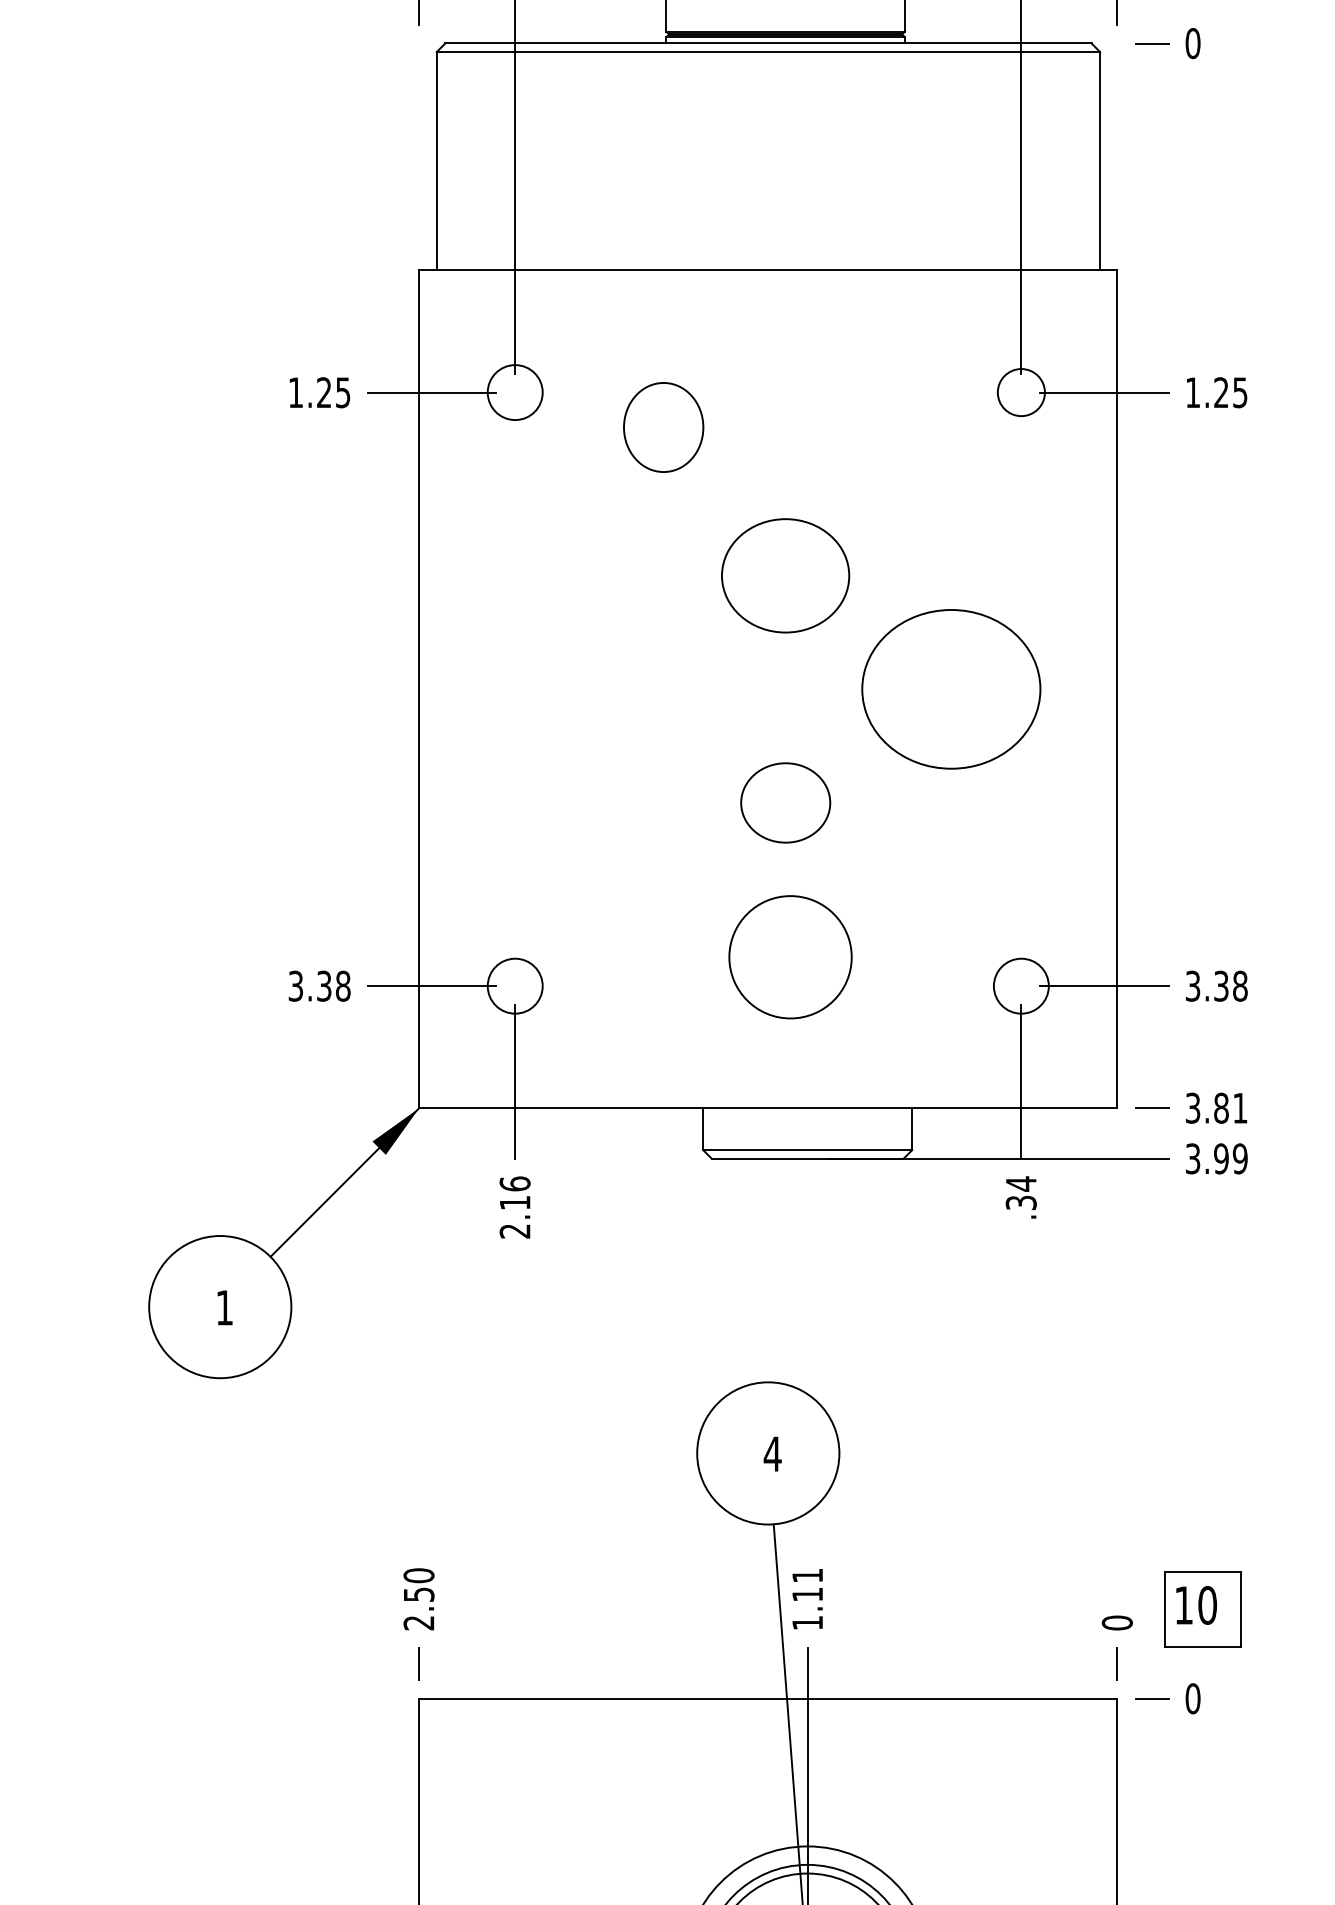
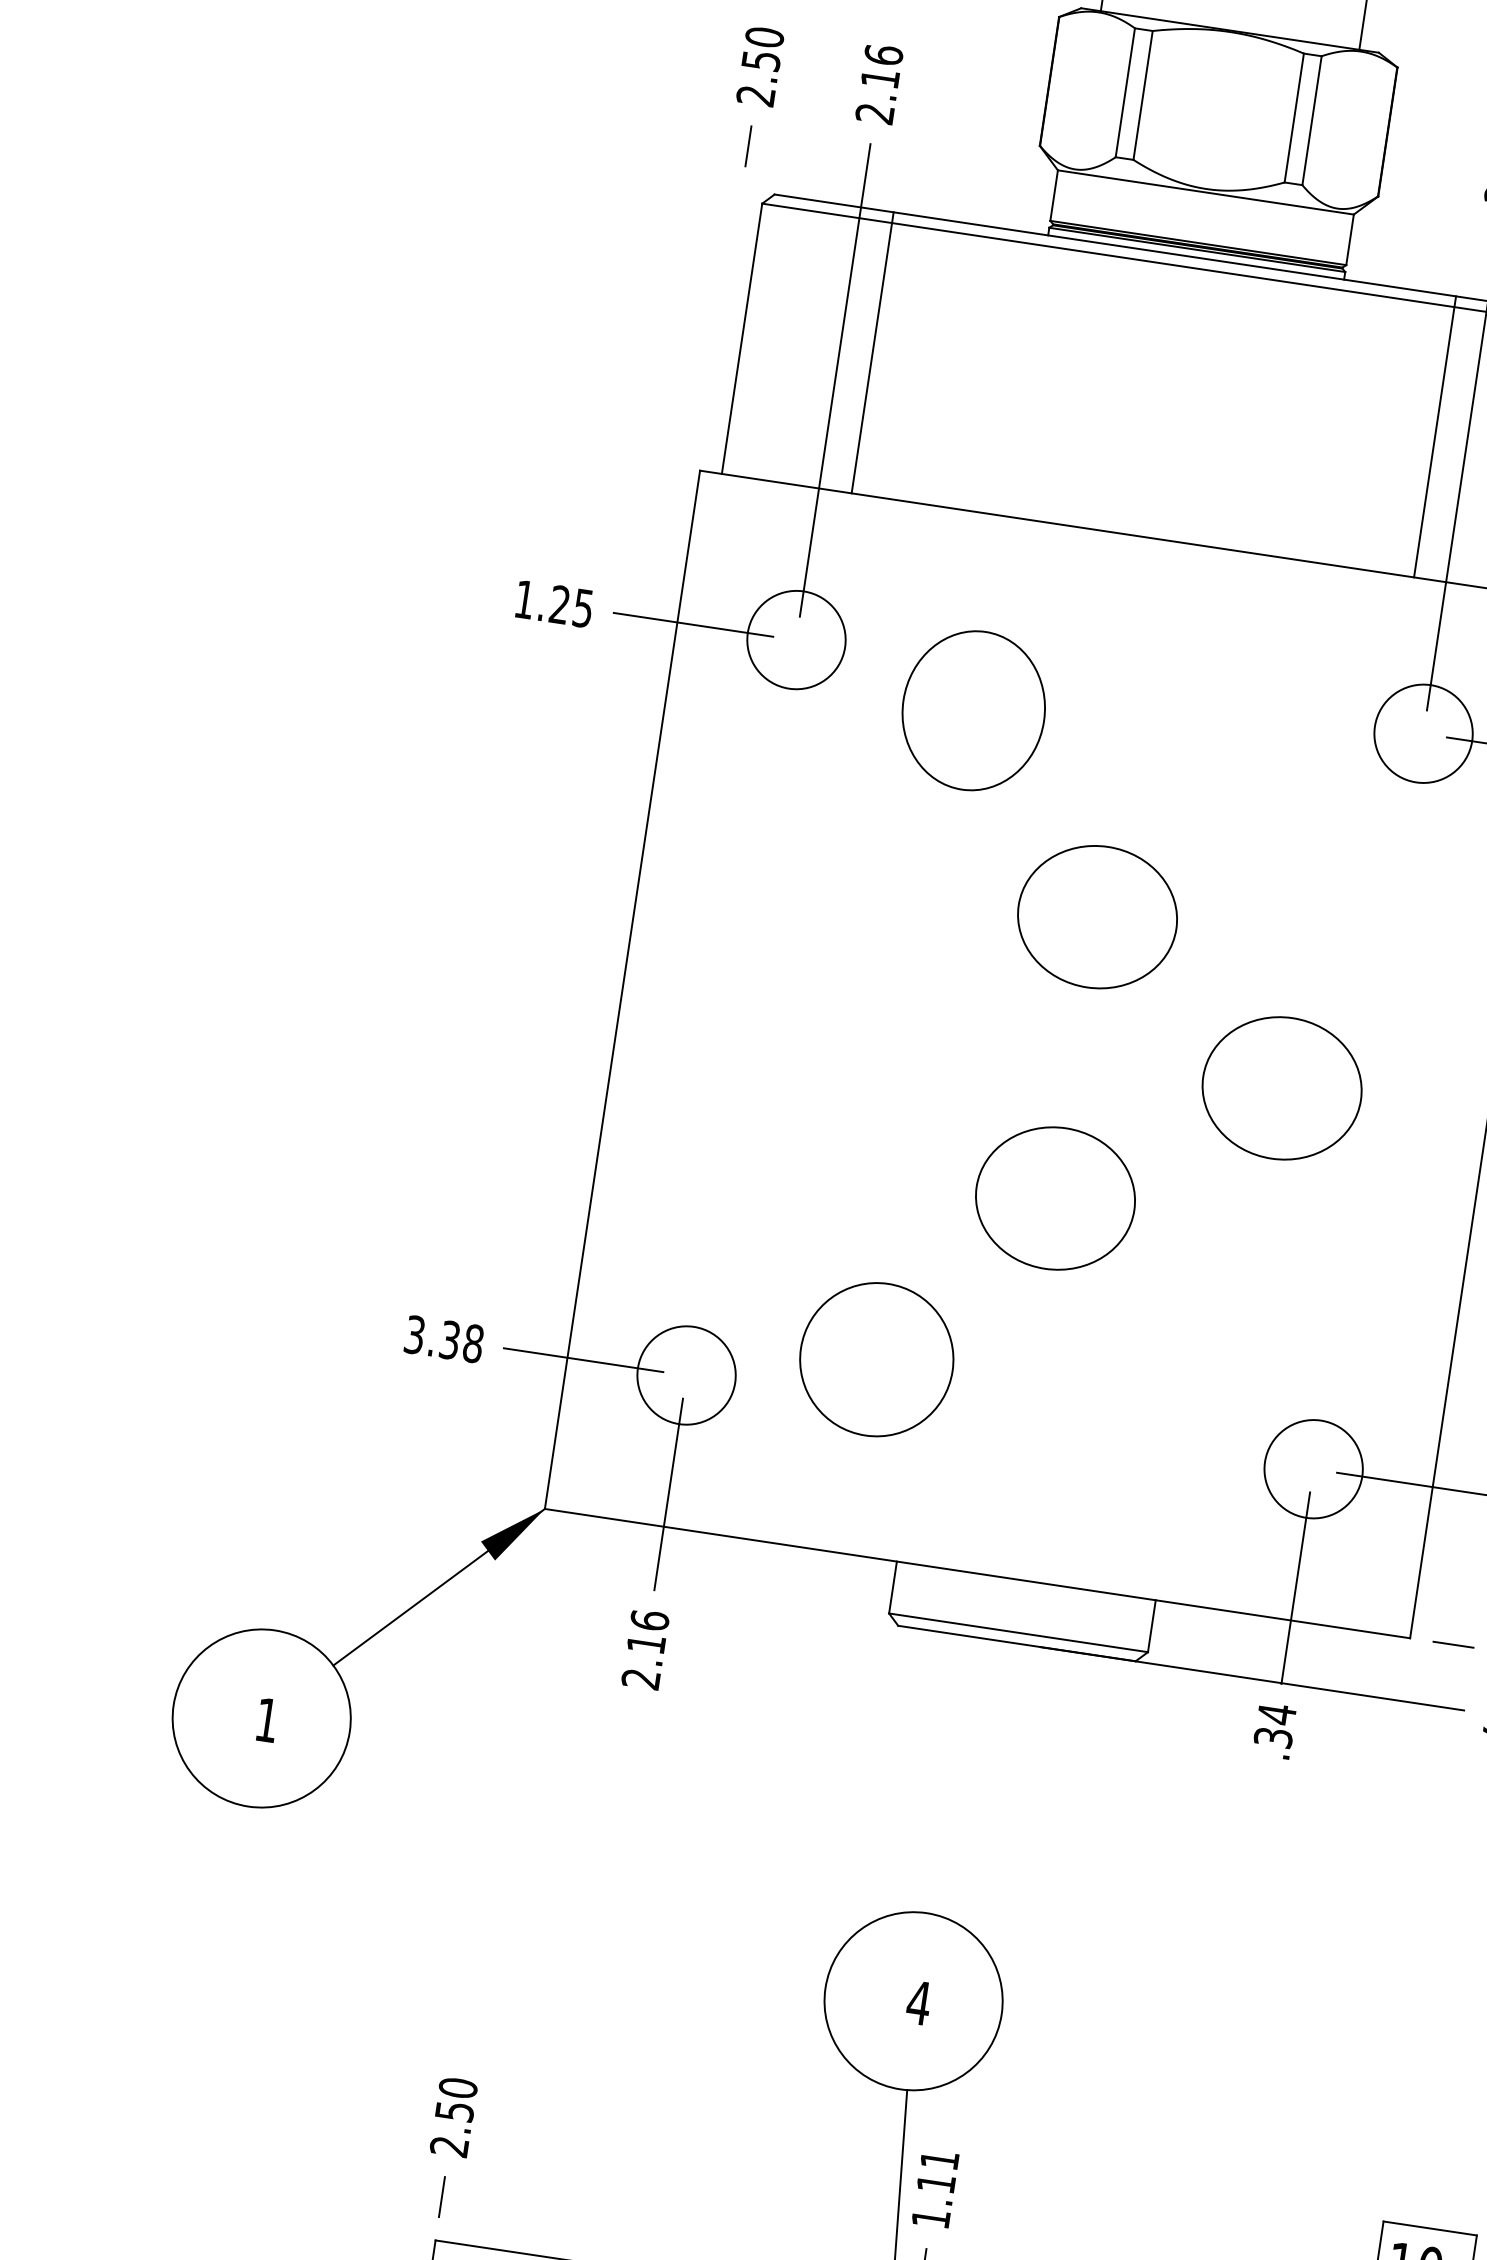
line: (541, 156) -> (872, 352), added
line: (995, 156) -> (1435, 436), added
circle: (514, 392) -> (795, 639), size x1.43
circle: (1021, 392) -> (1423, 733), size x1.67
part: (663, 427) -> (973, 710), size x1.43
part: (951, 688) -> (1282, 1087), size x0.71
part: (785, 802) -> (1055, 1197), size x1.43
circle: (790, 957) -> (876, 1359), moved
circle: (514, 985) -> (685, 1374), size x1.43
circle: (1021, 985) -> (1313, 1468), size x1.43

